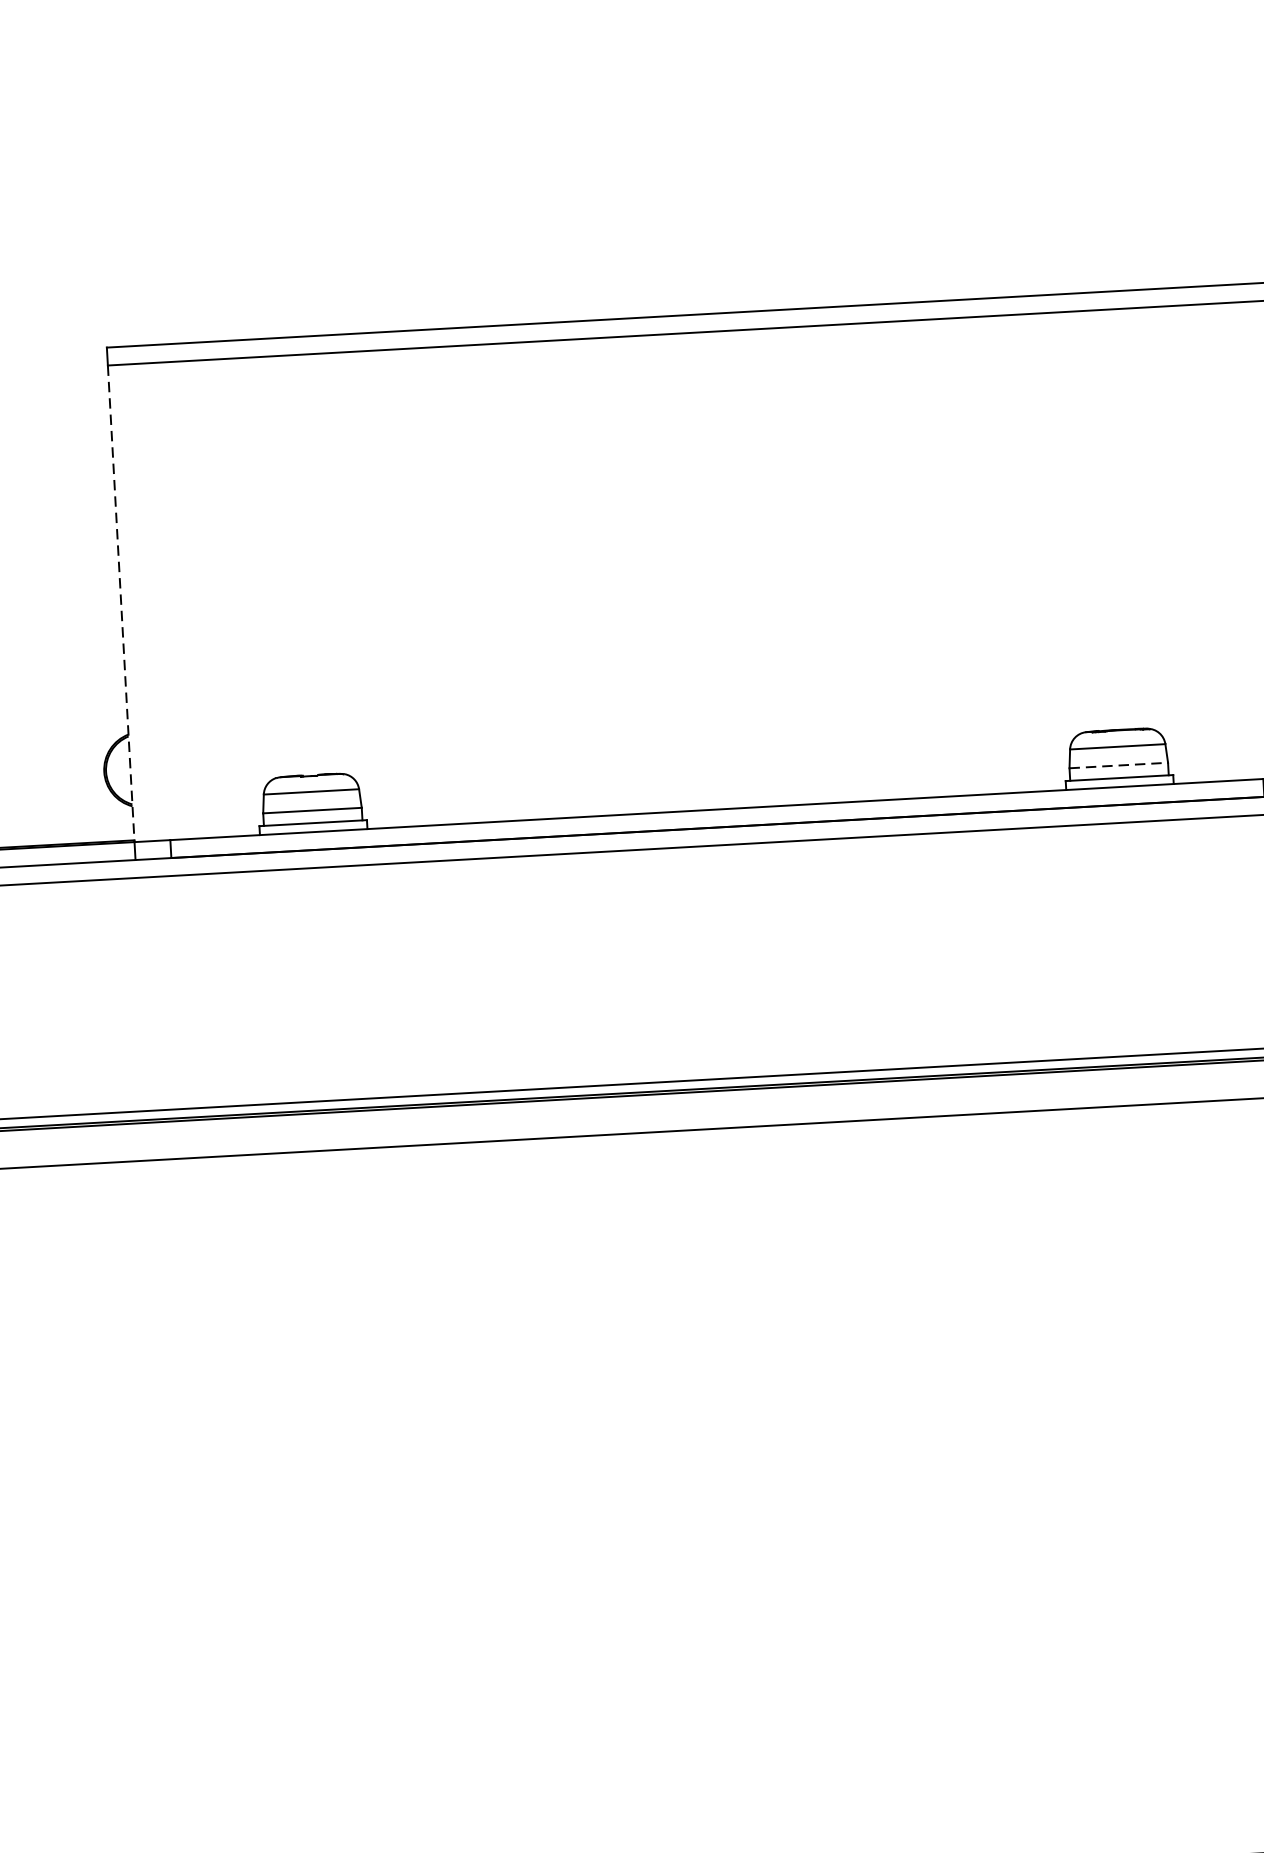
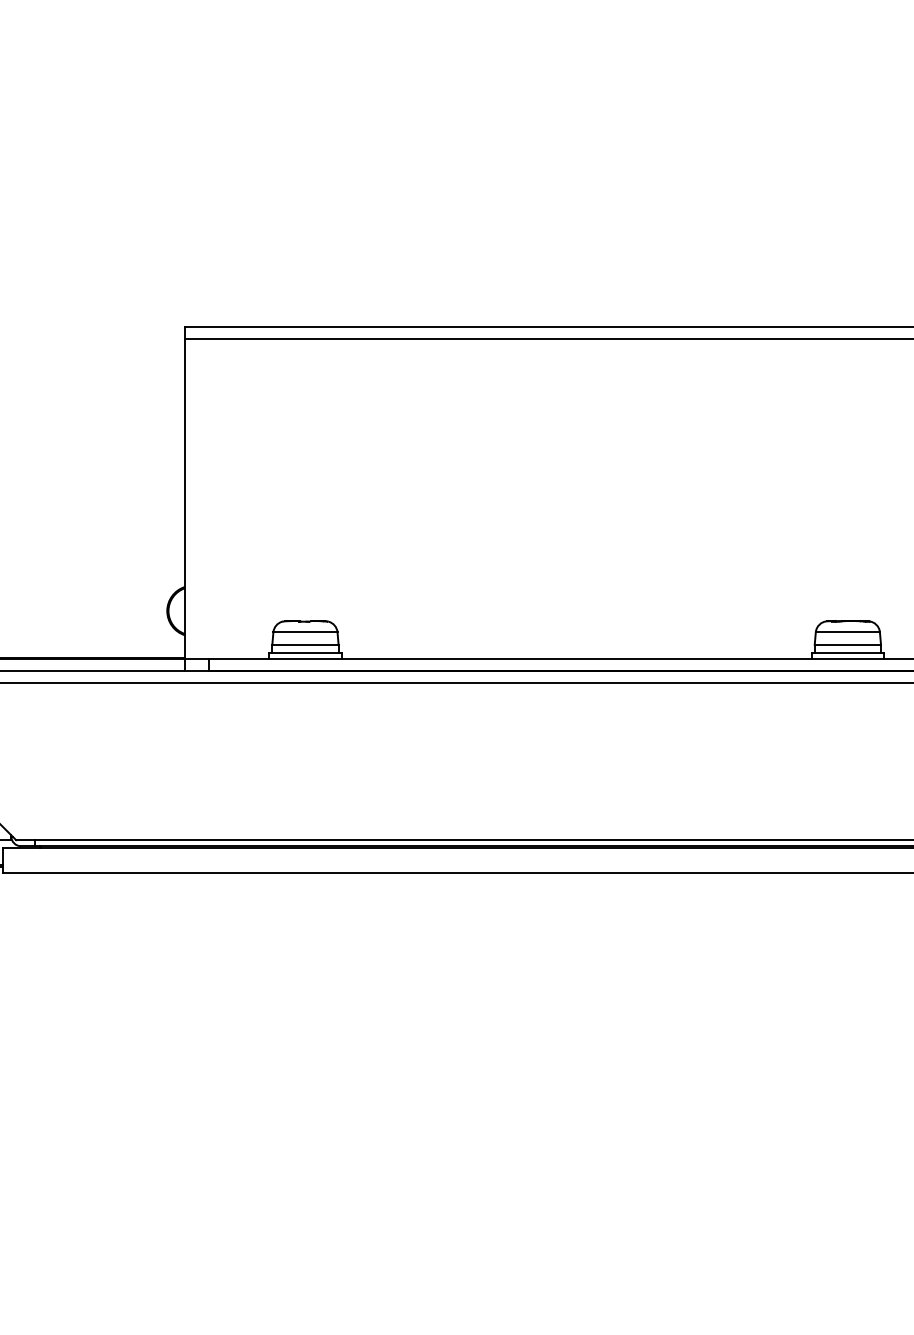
line: (120, 604) -> (184, 499), dashed -> solid
line: (1119, 764) -> (848, 644), dashed -> solid

